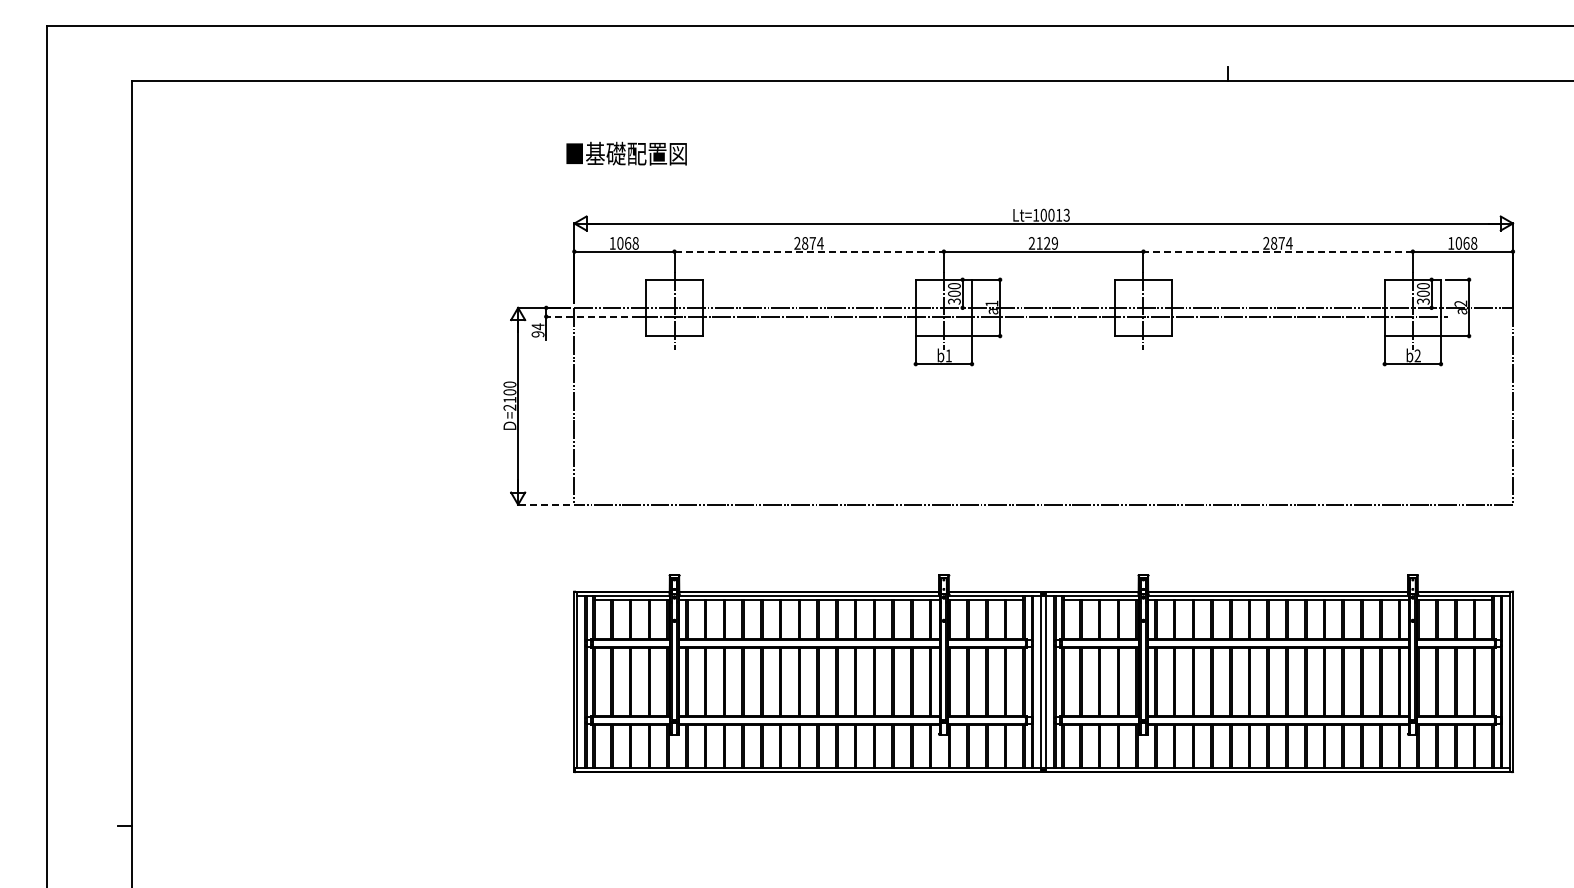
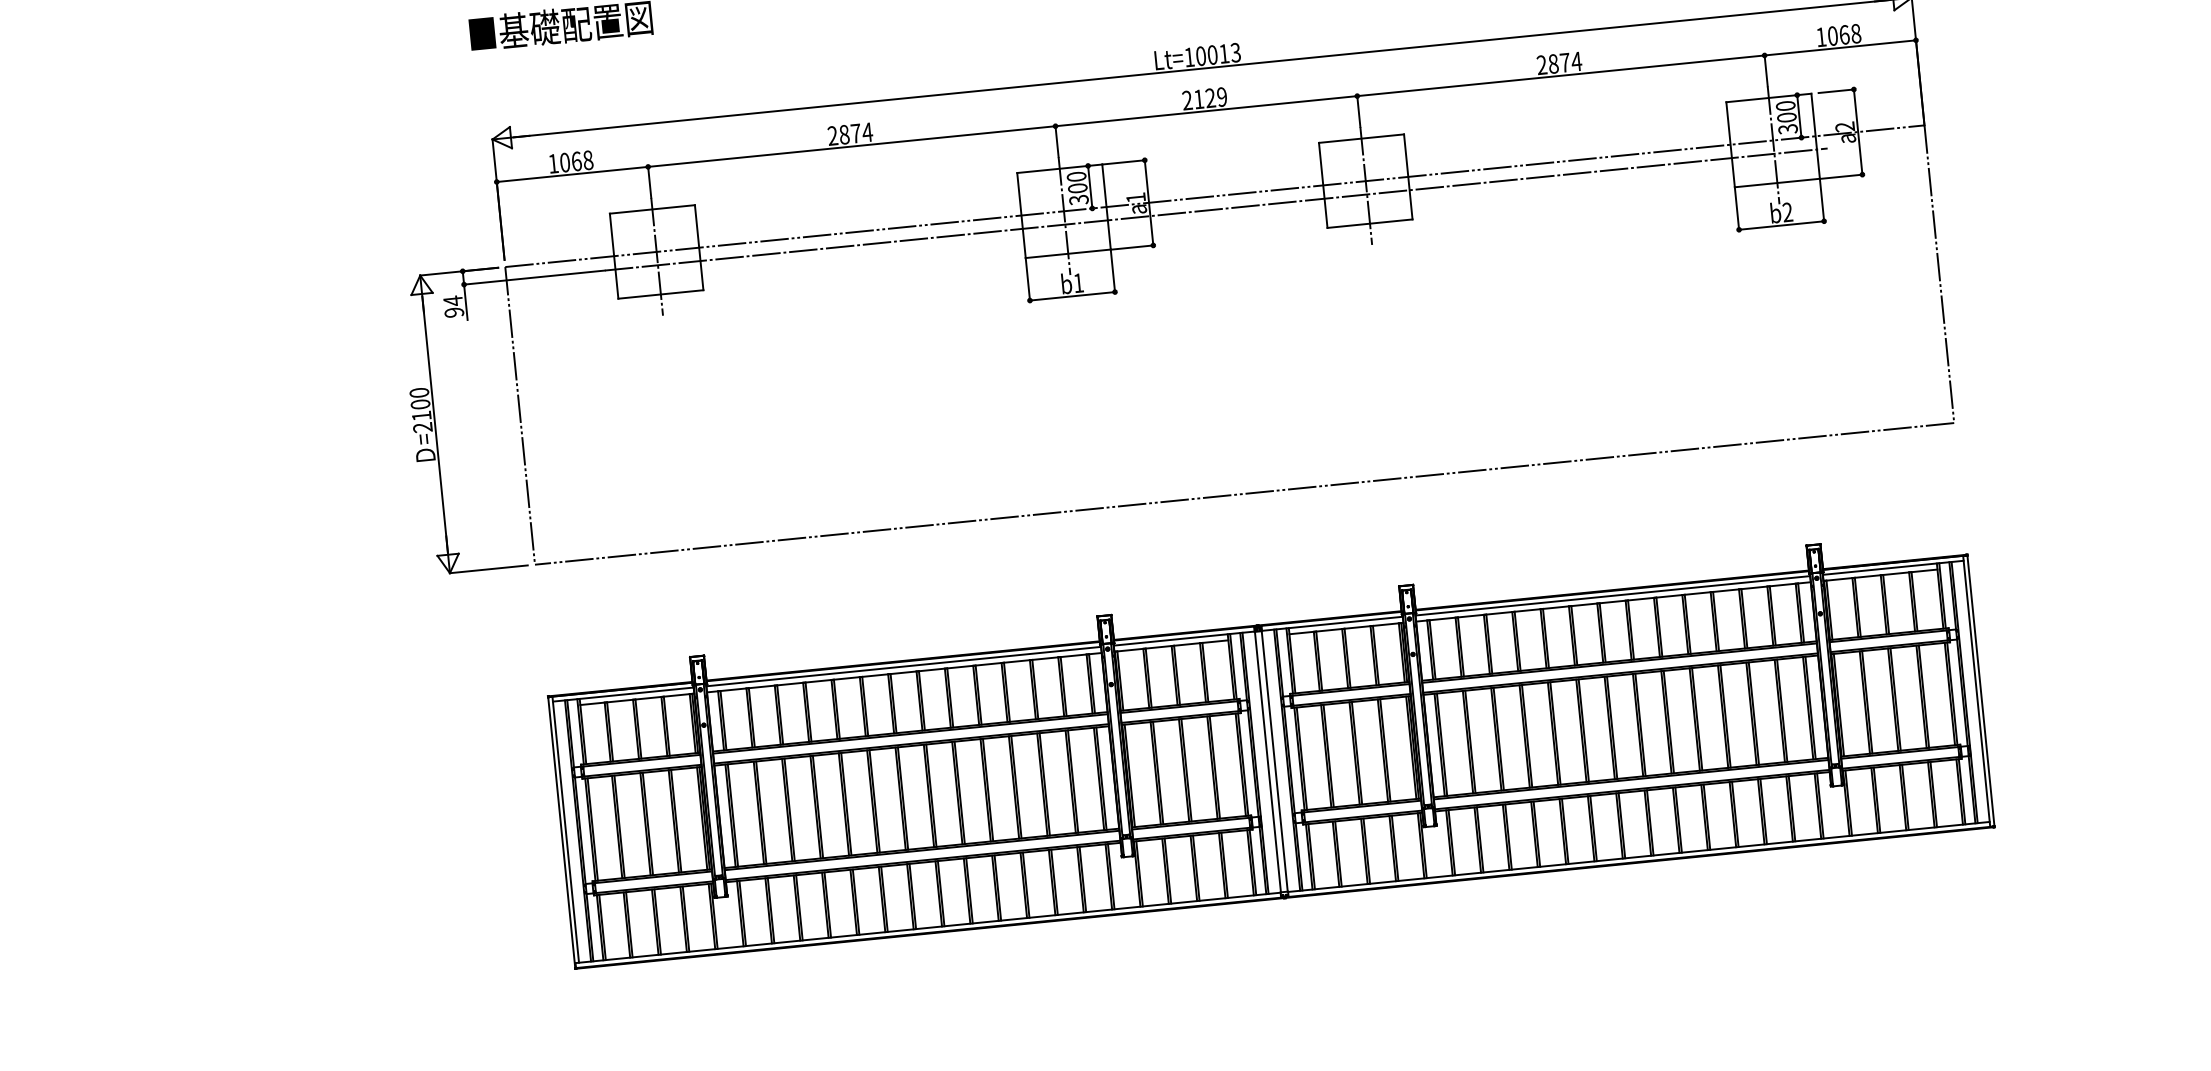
line: (809, 251) -> (852, 146), dashed -> solid
line: (1278, 251) -> (1561, 75), dashed -> solid
line: (592, 316) -> (533, 277), dashed -> solid
line: (543, 504) -> (488, 568), dashed -> solid

